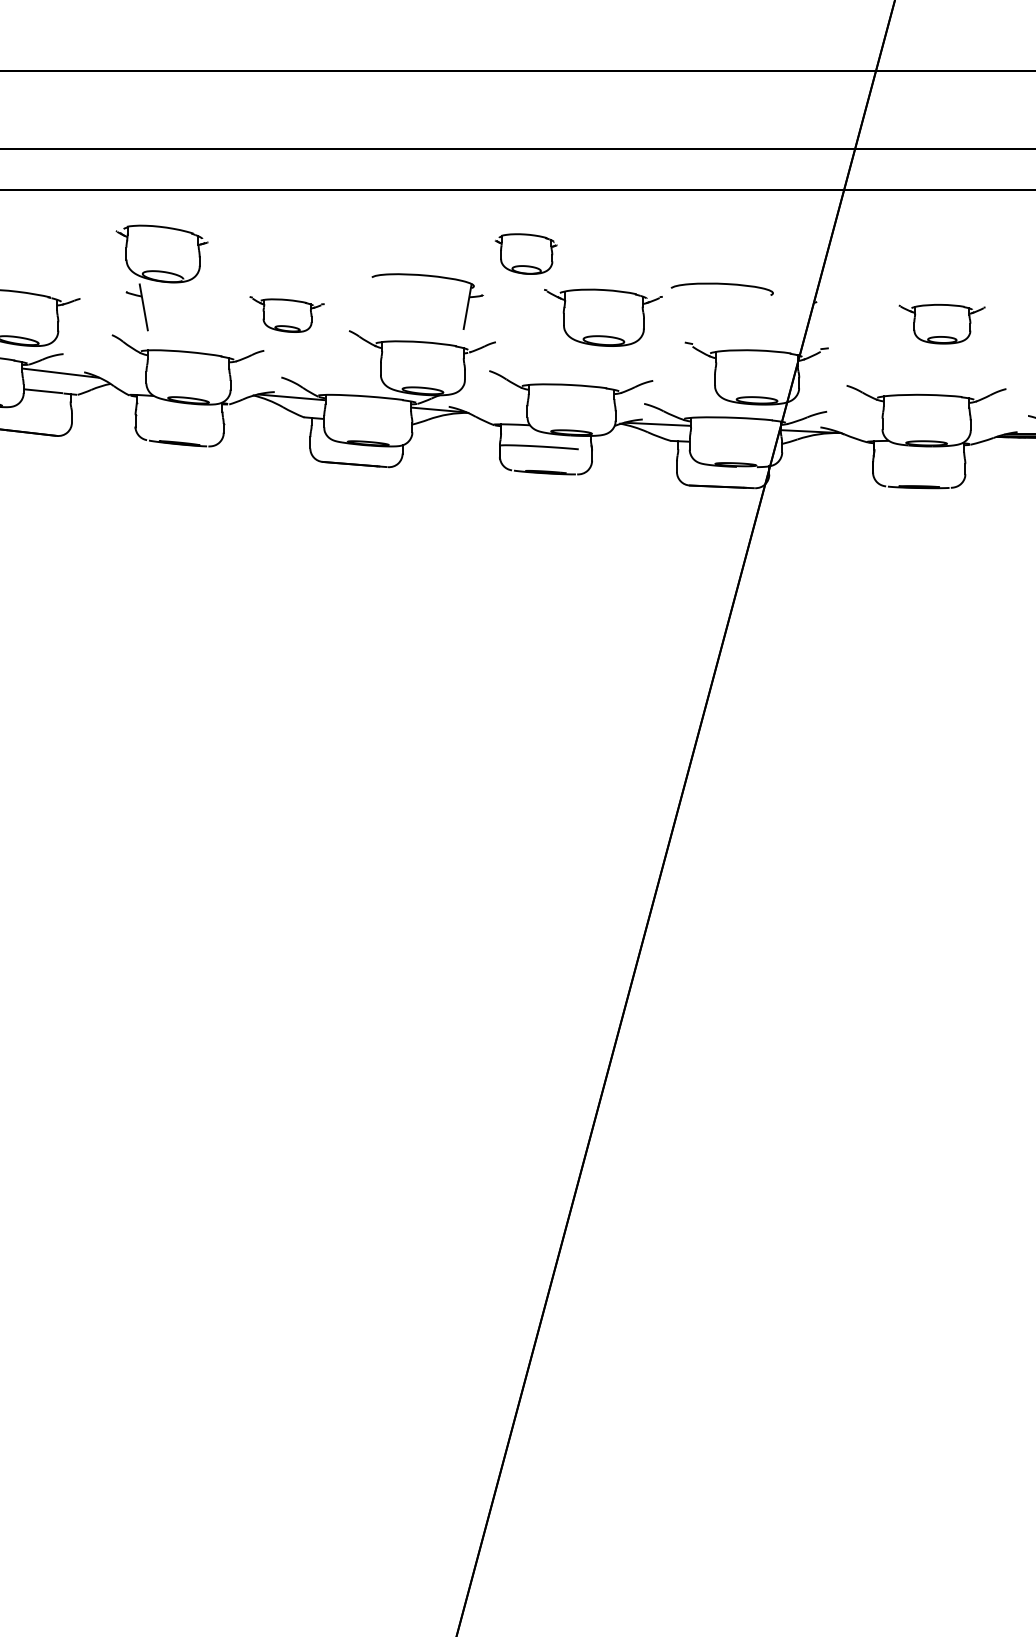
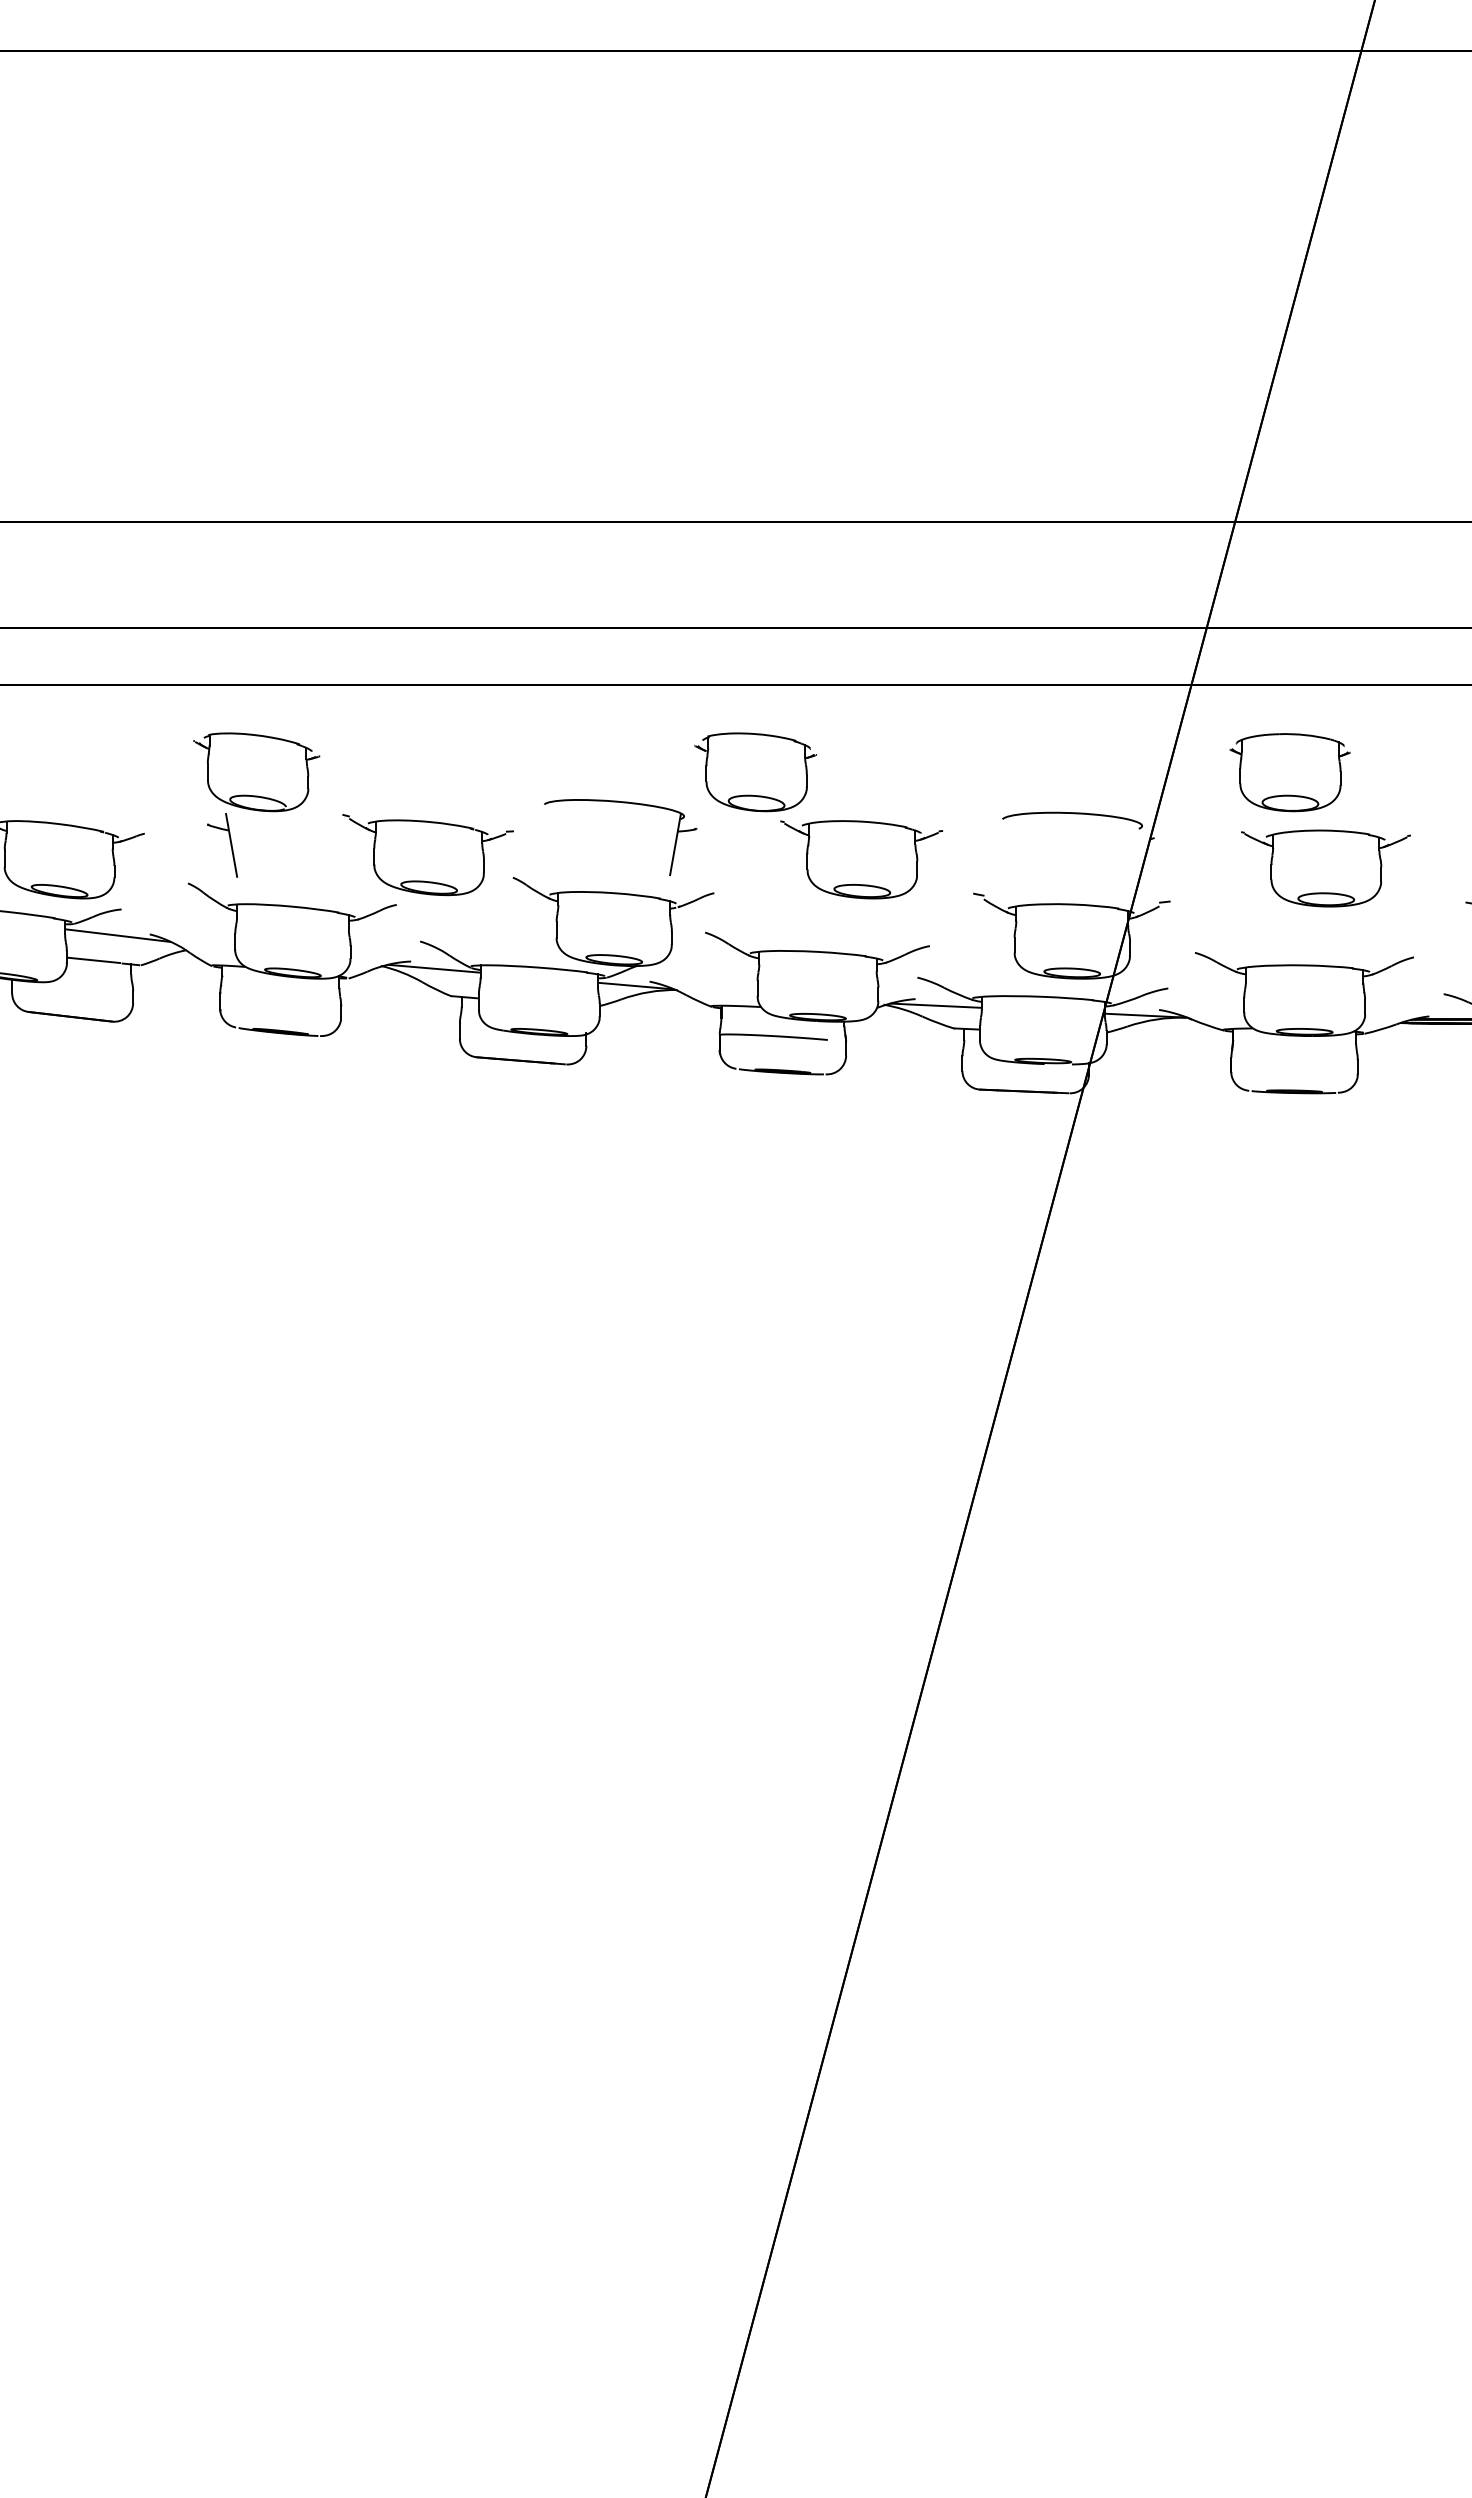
part: (525, 254) -> (755, 772), size x1.43
part: (915, 254) -> (1289, 772), added
curve: (722, 284) -> (1073, 814), moved
part: (286, 314) -> (427, 855), size x1.67
part: (941, 324) -> (1325, 868), size x1.43

